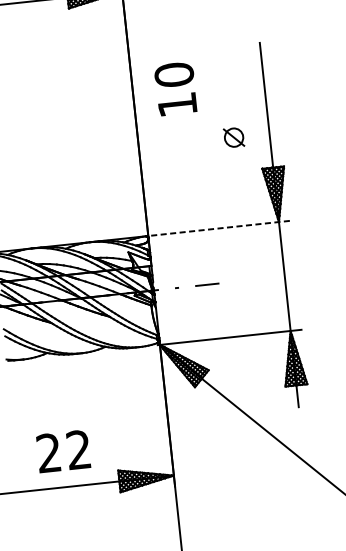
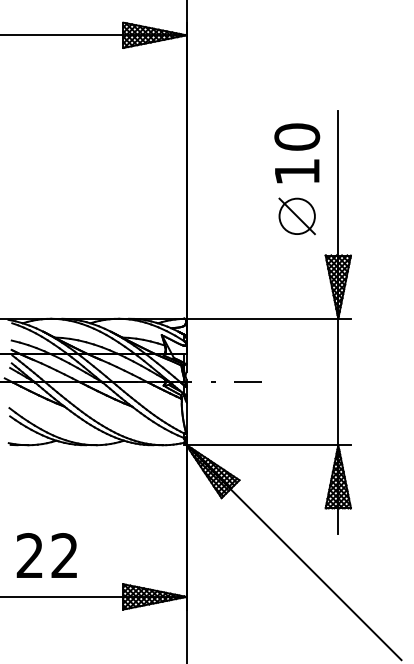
text: (176, 89) -> (297, 153), moved
part: (233, 137) -> (296, 216), size x1.67
line: (217, 228) -> (267, 318), dashed -> solid
text: (63, 451) -> (46, 555), moved

